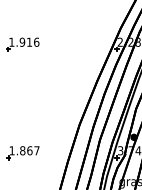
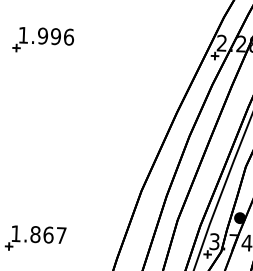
text: (29, 41) -> (55, 35), 1.916 -> 1.996

